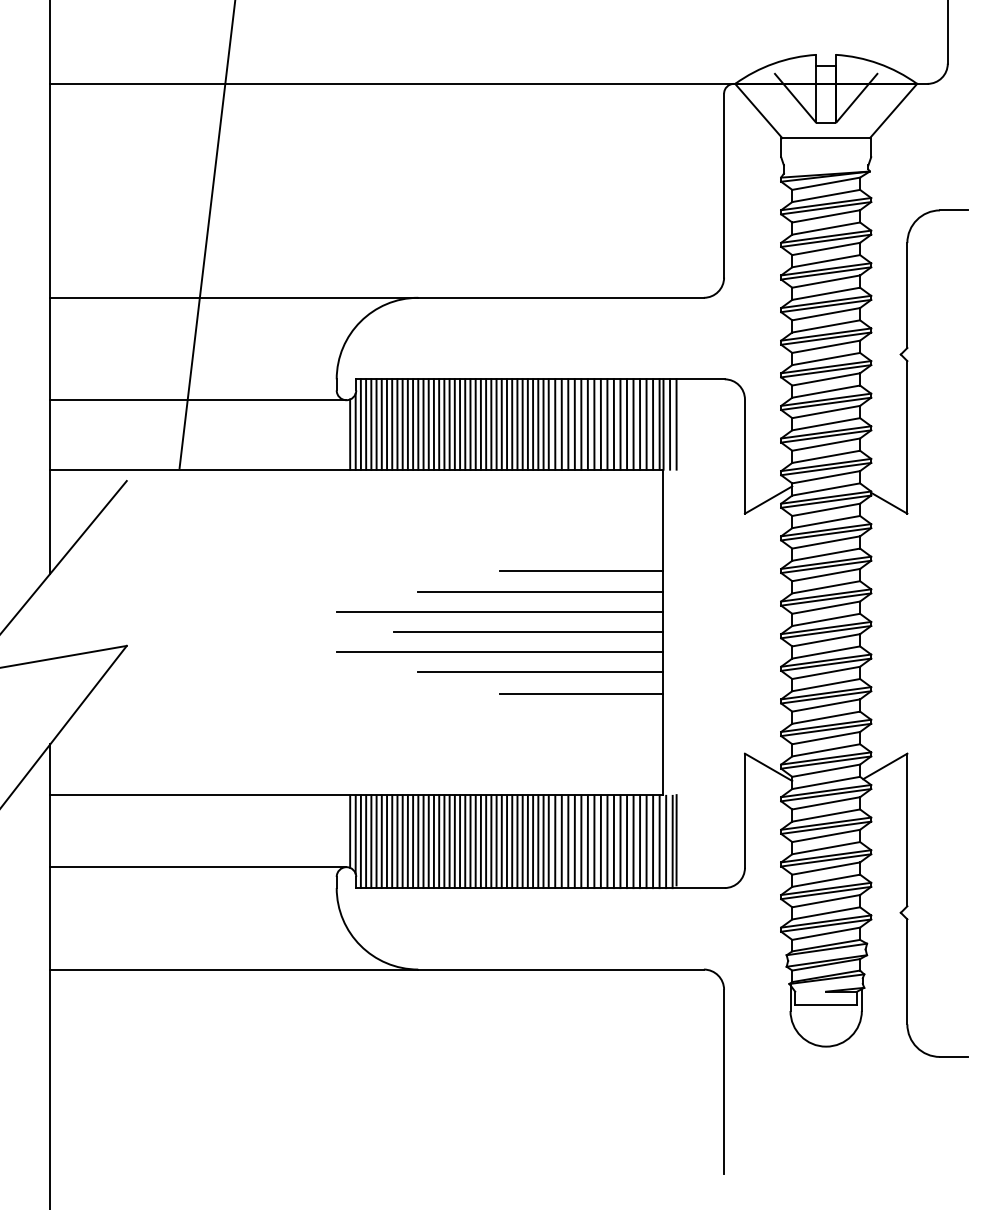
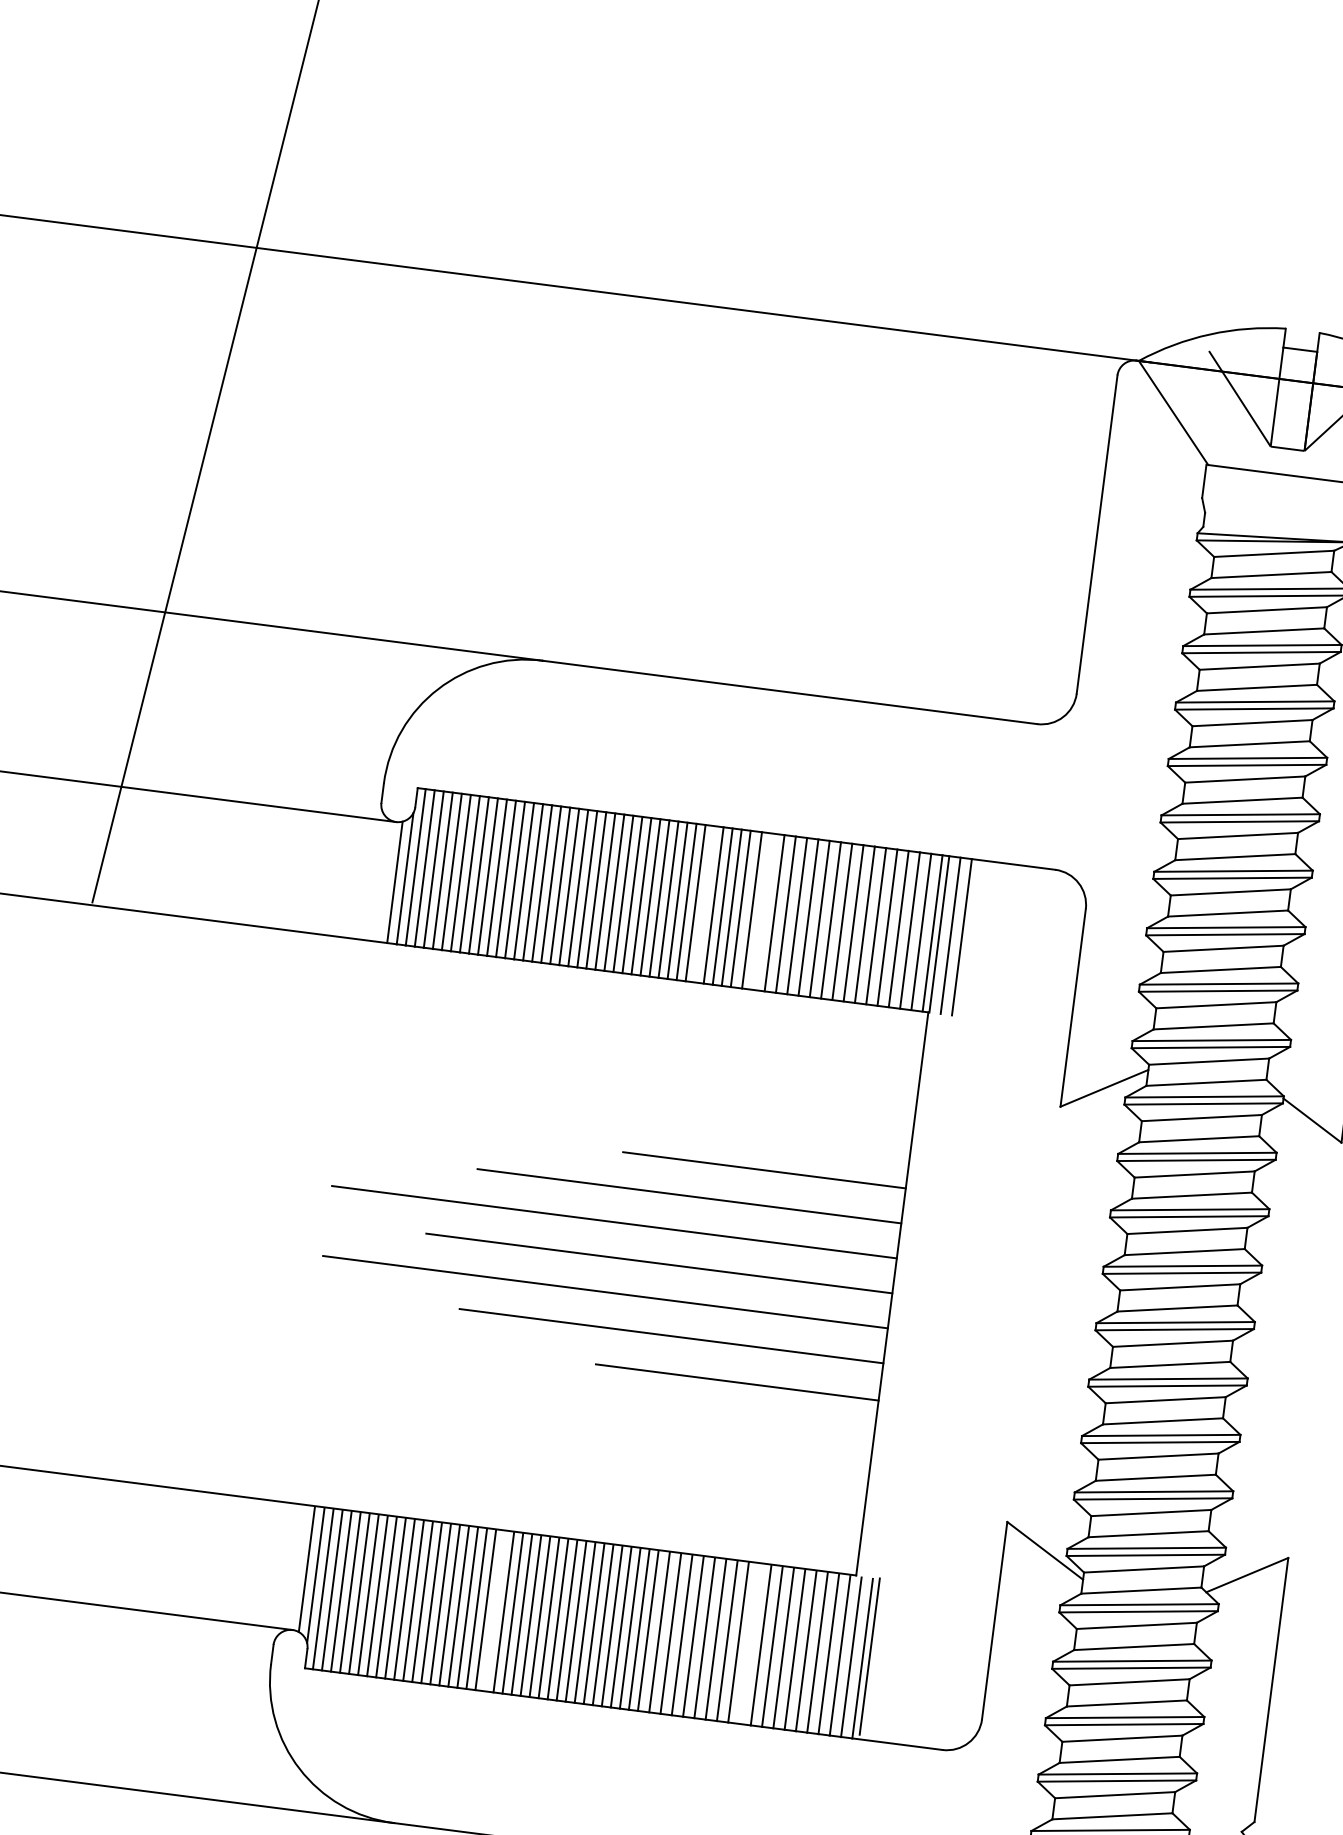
line: (527, 424) -> (703, 904), removed
line: (561, 424) -> (762, 911), removed
line: (460, 841) -> (495, 1610), removed
line: (607, 841) -> (749, 1643), removed

